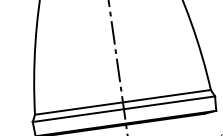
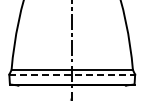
line: (124, 108) -> (72, 74), solid -> dashed

